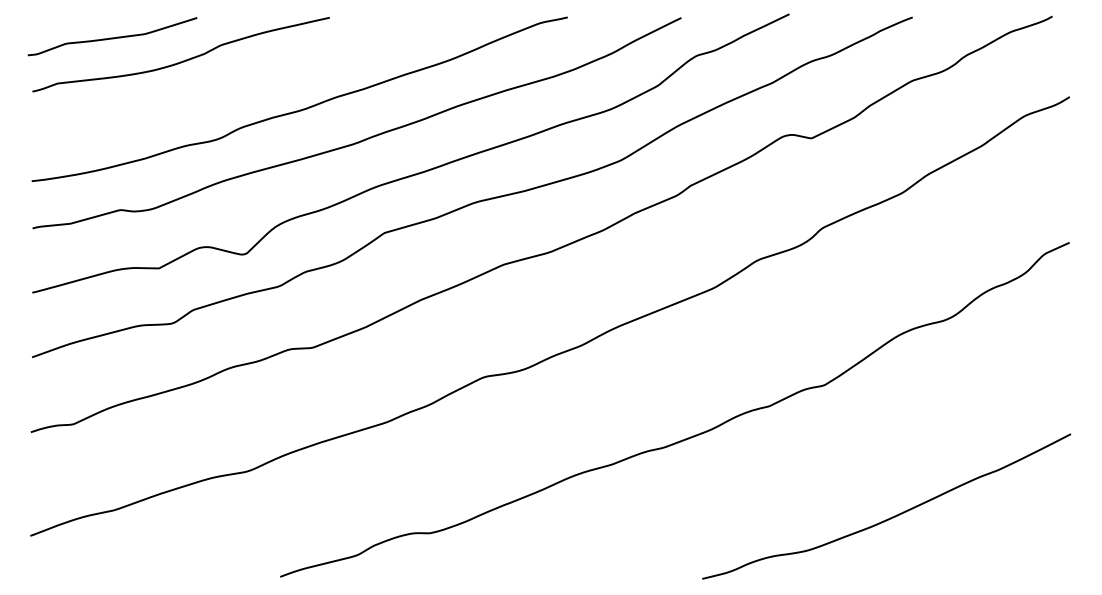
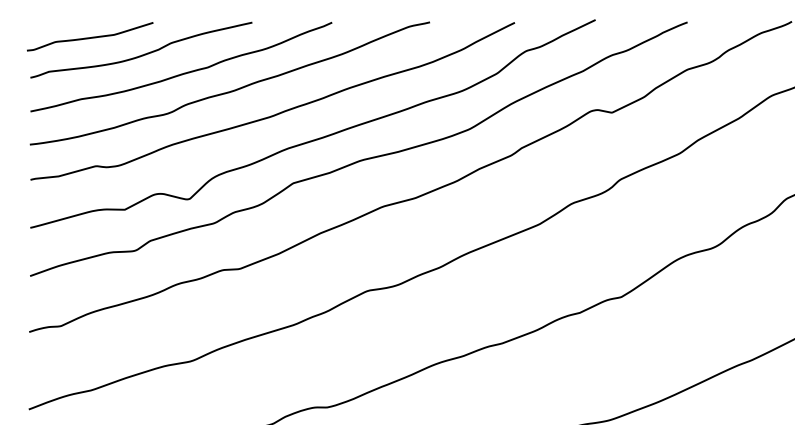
curve: (236, 85) -> (182, 73), added

